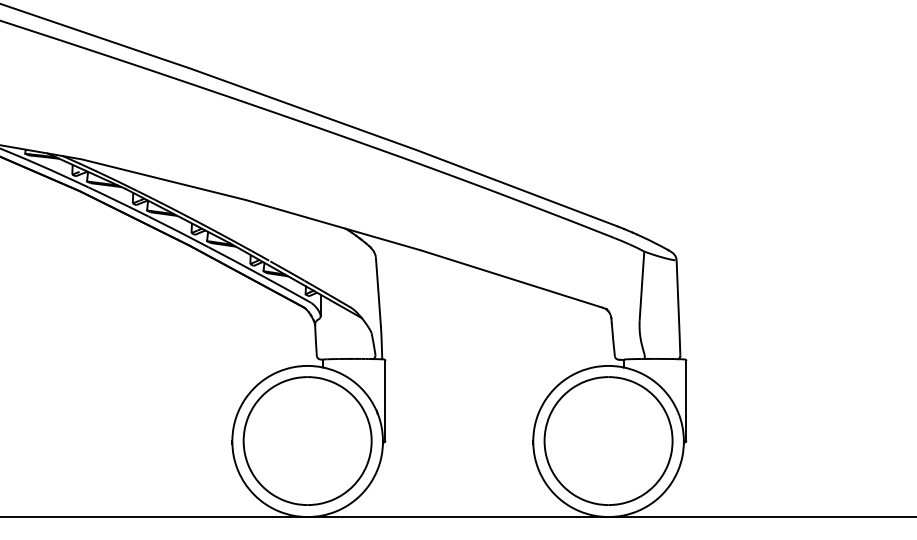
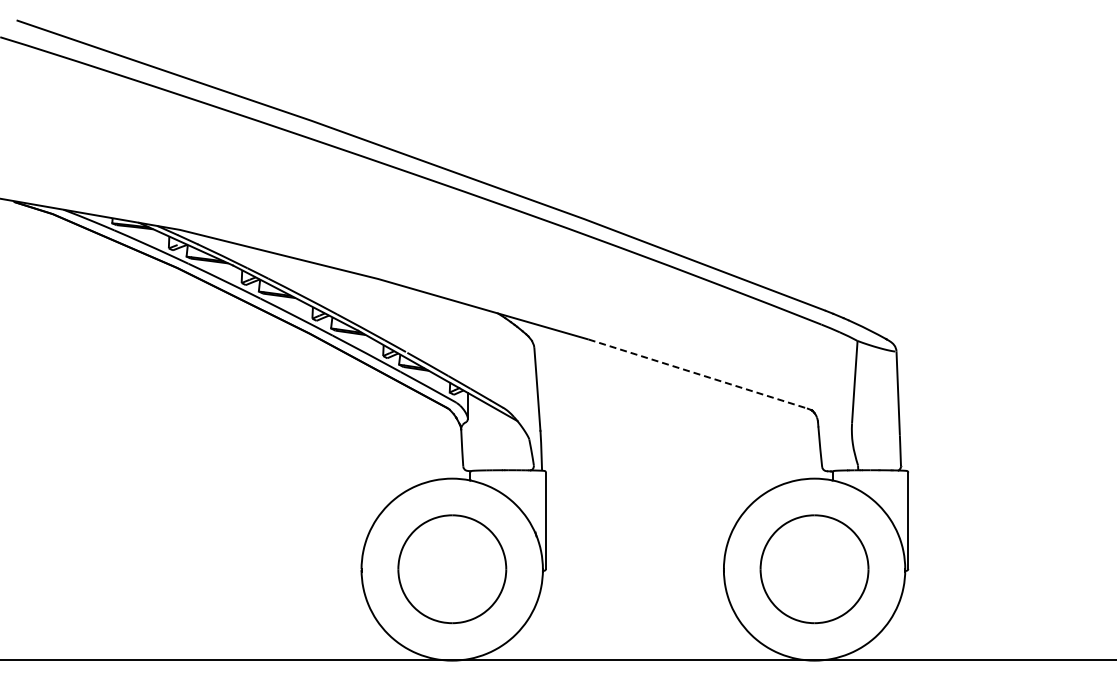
line: (512, 279) -> (698, 374), solid -> dashed
part: (307, 441) -> (452, 569), size x0.7
part: (608, 441) -> (814, 569), size x0.7

